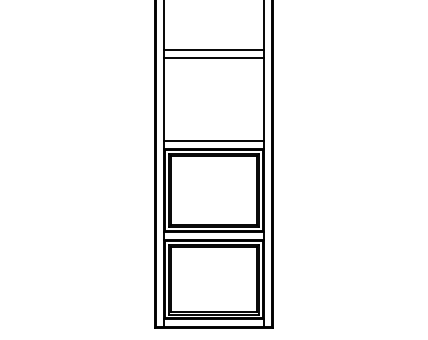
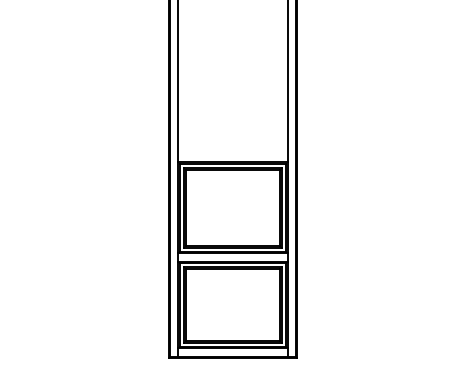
line: (213, 50) -> (232, 55), removed
line: (213, 58) -> (232, 63), removed
line: (213, 141) -> (232, 154), removed

